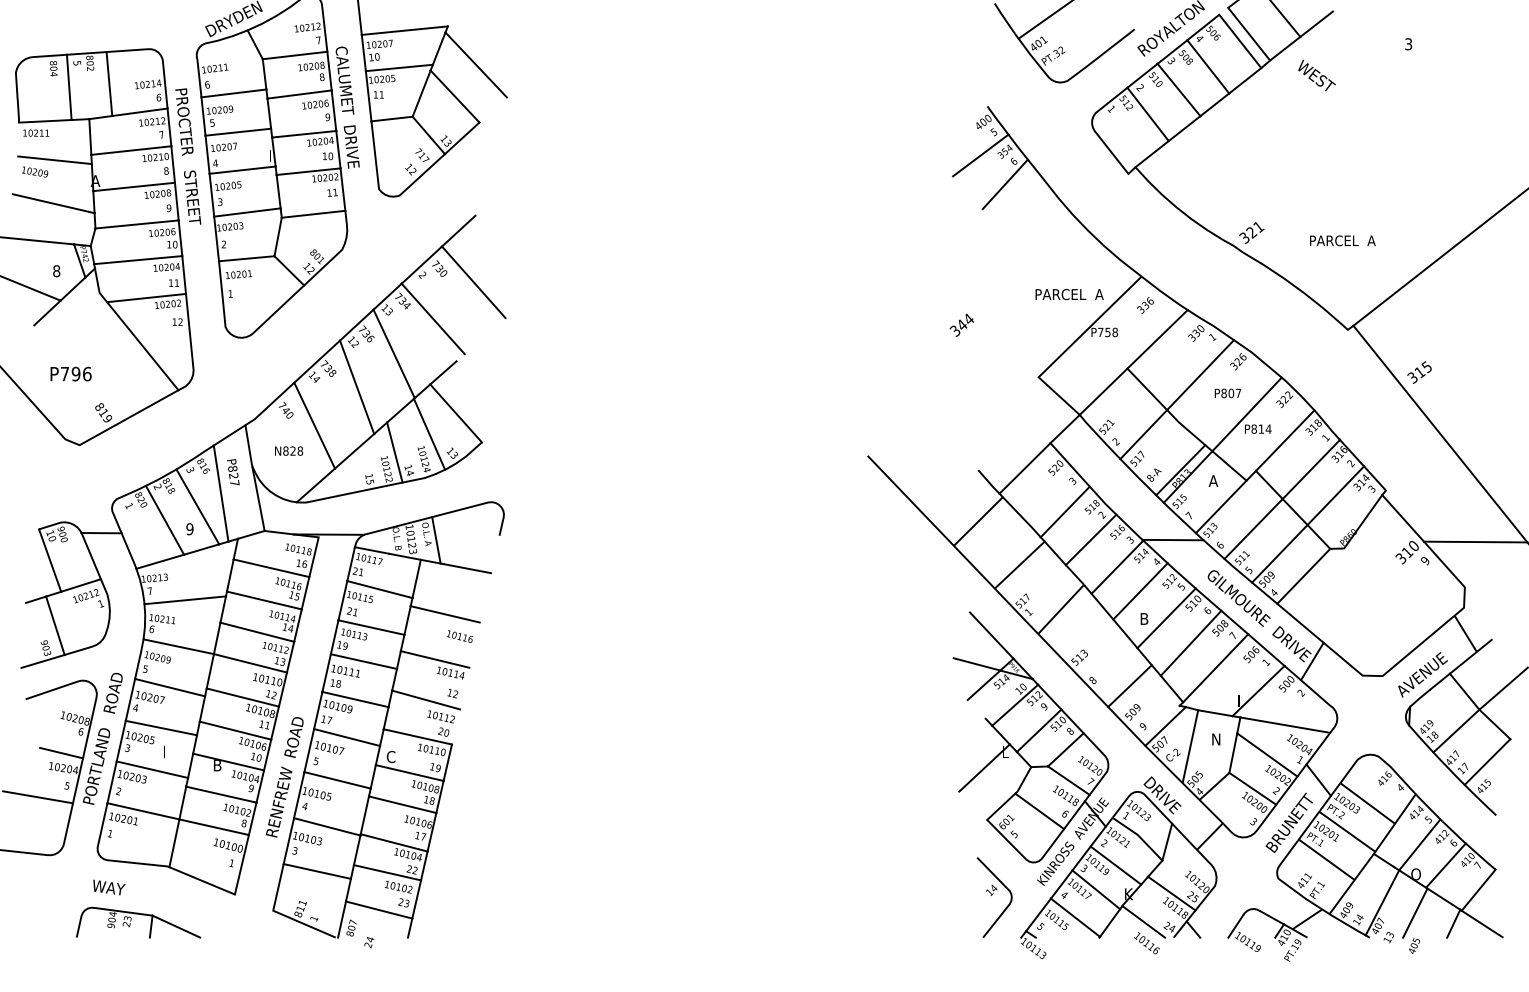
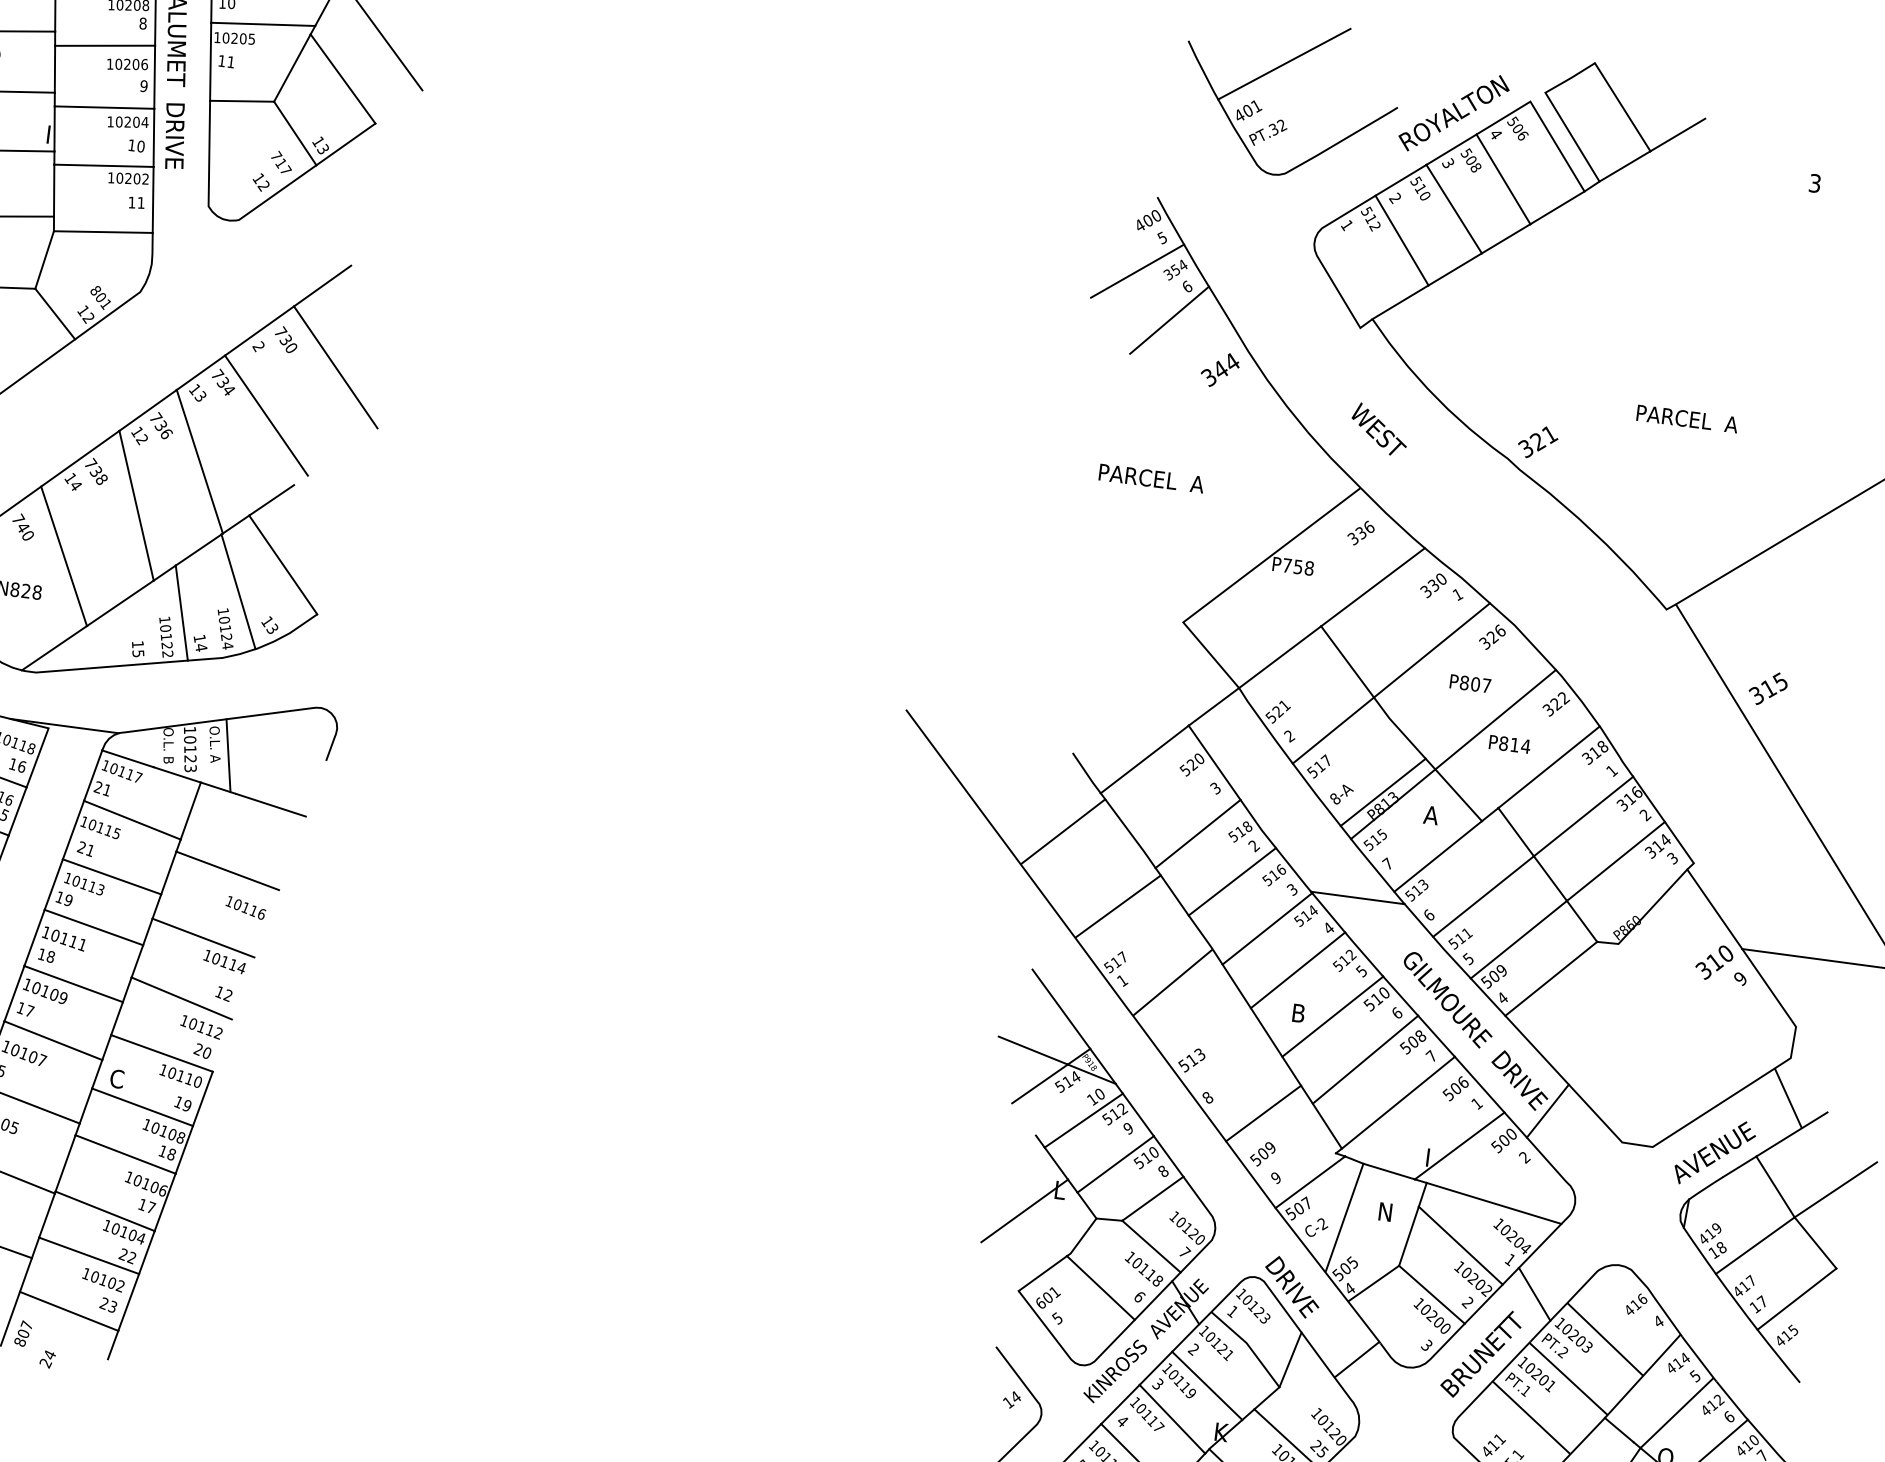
text: (1316, 75) -> (1378, 429), moved
text: (1342, 240) -> (1687, 418), moved
text: (1069, 294) -> (1151, 478), moved
text: (961, 324) -> (1219, 368), moved

